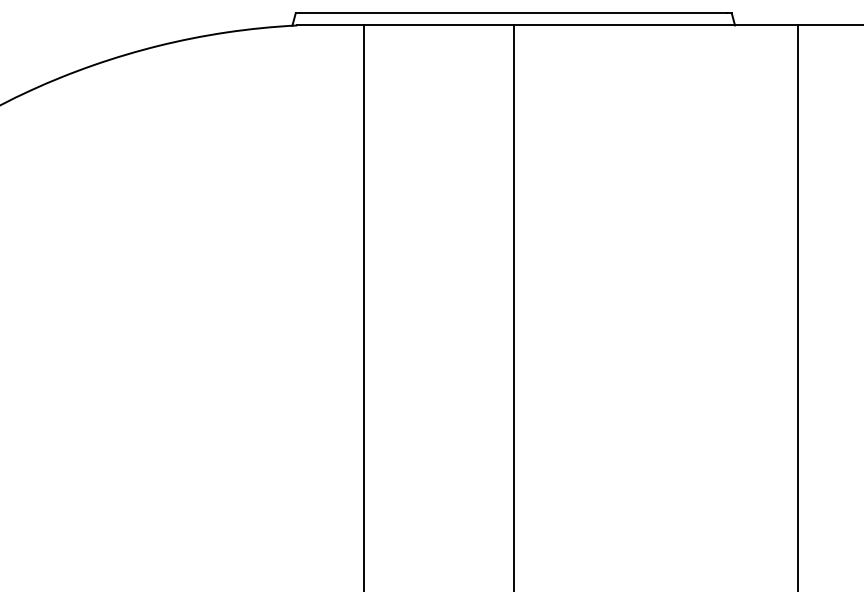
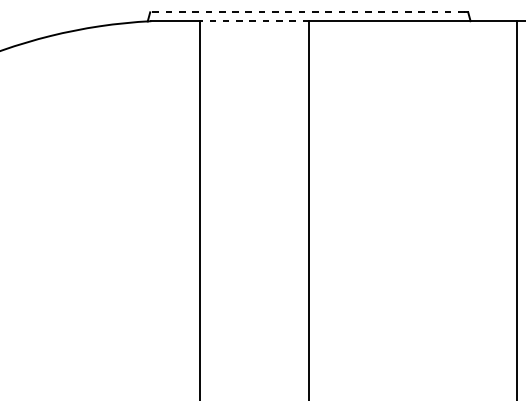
line: (511, 13) -> (307, 12), solid -> dashed
line: (438, 25) -> (254, 21), solid -> dashed

